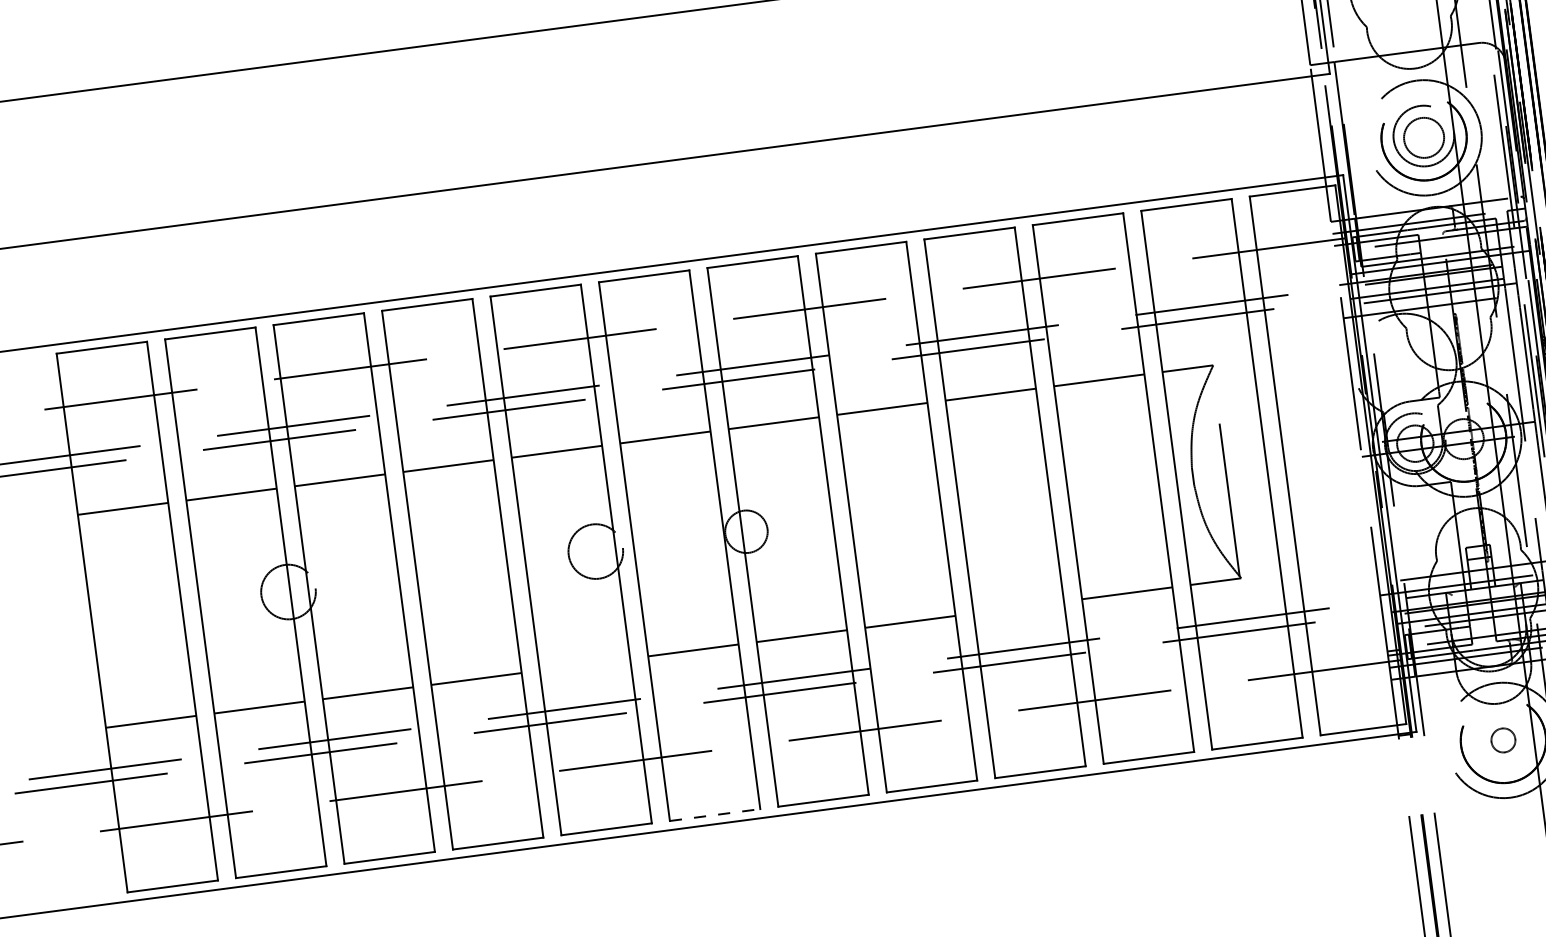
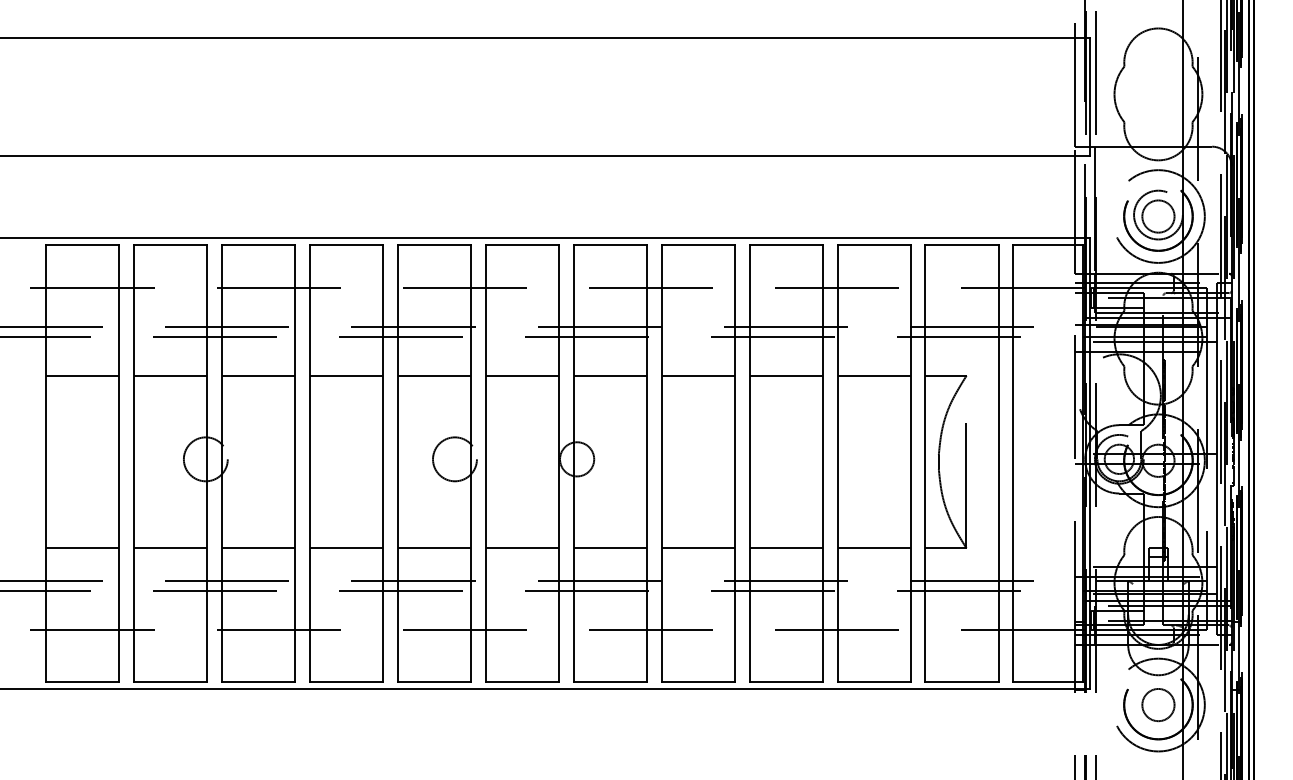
line: (1017, 607) -> (785, 548), added
line: (585, 664) -> (434, 548), added
circle: (1503, 739) -> (1158, 704), size x1.67
line: (715, 814) -> (522, 681), dashed -> solid

